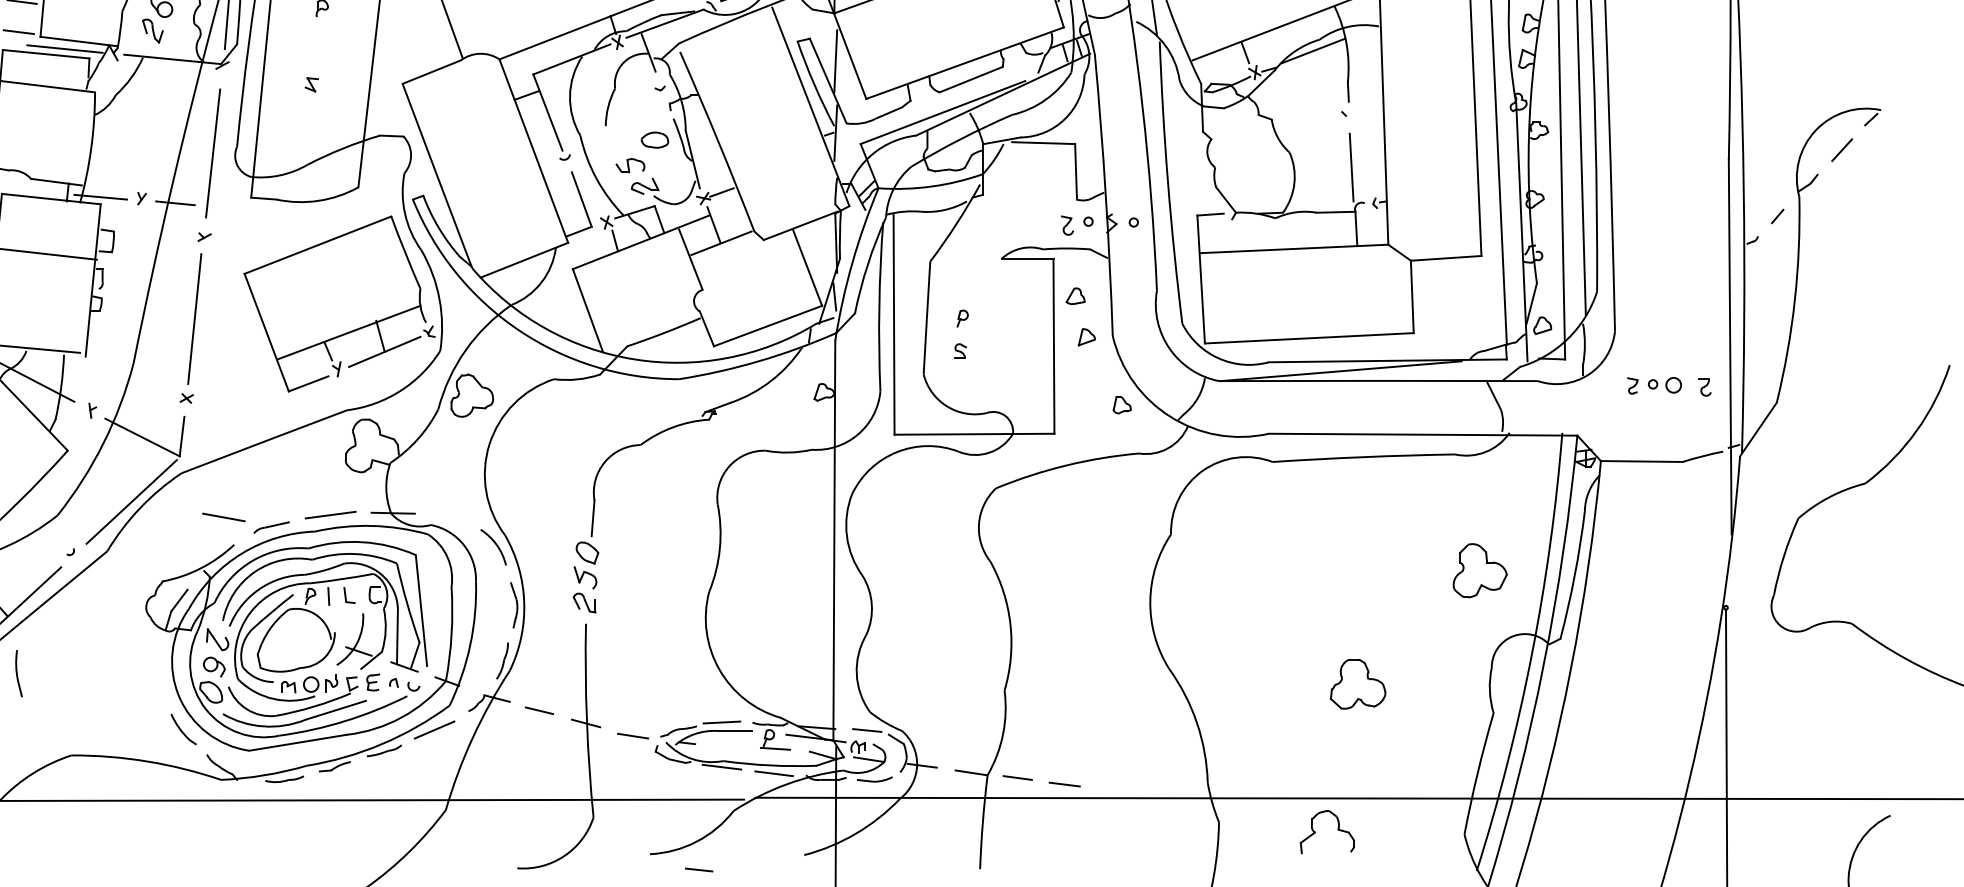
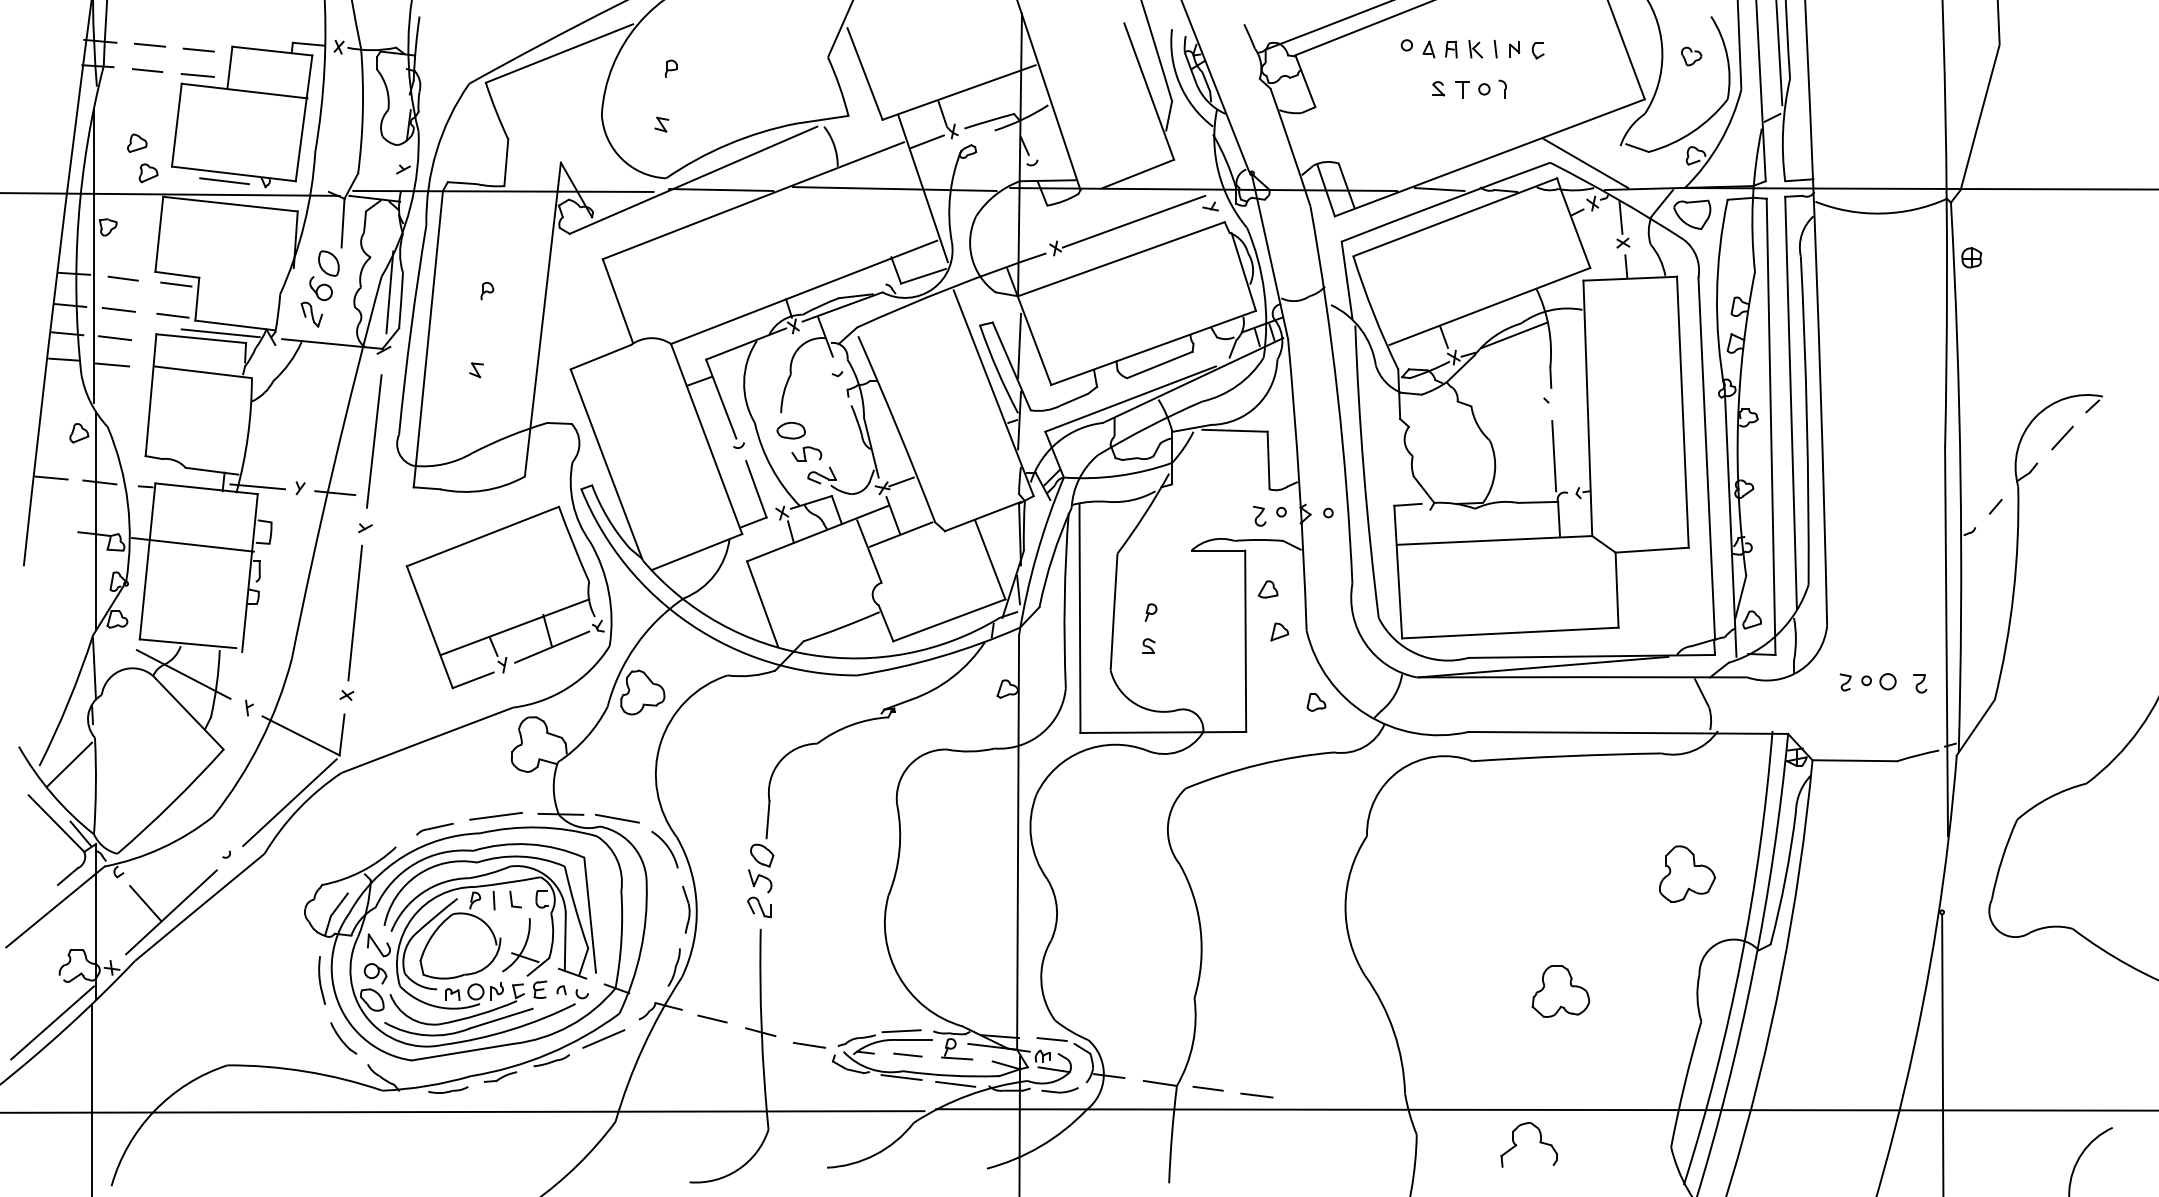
part: (654, 139) -> (790, 430), moved
line: (223, 517) -> (617, 818), moved
part: (18, 673) -> (321, 980), moved
line: (698, 869) -> (907, 1054), moved

